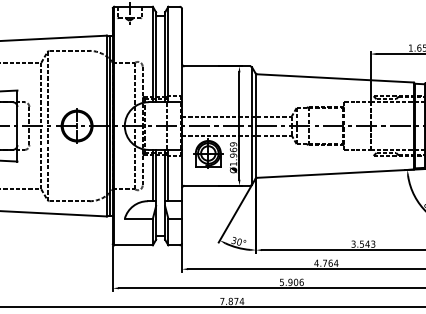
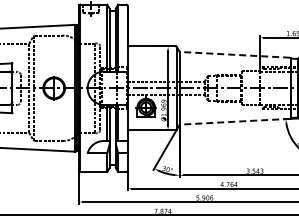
line: (335, 77) -> (235, 54), solid -> dashed
line: (335, 173) -> (235, 121), solid -> dashed

